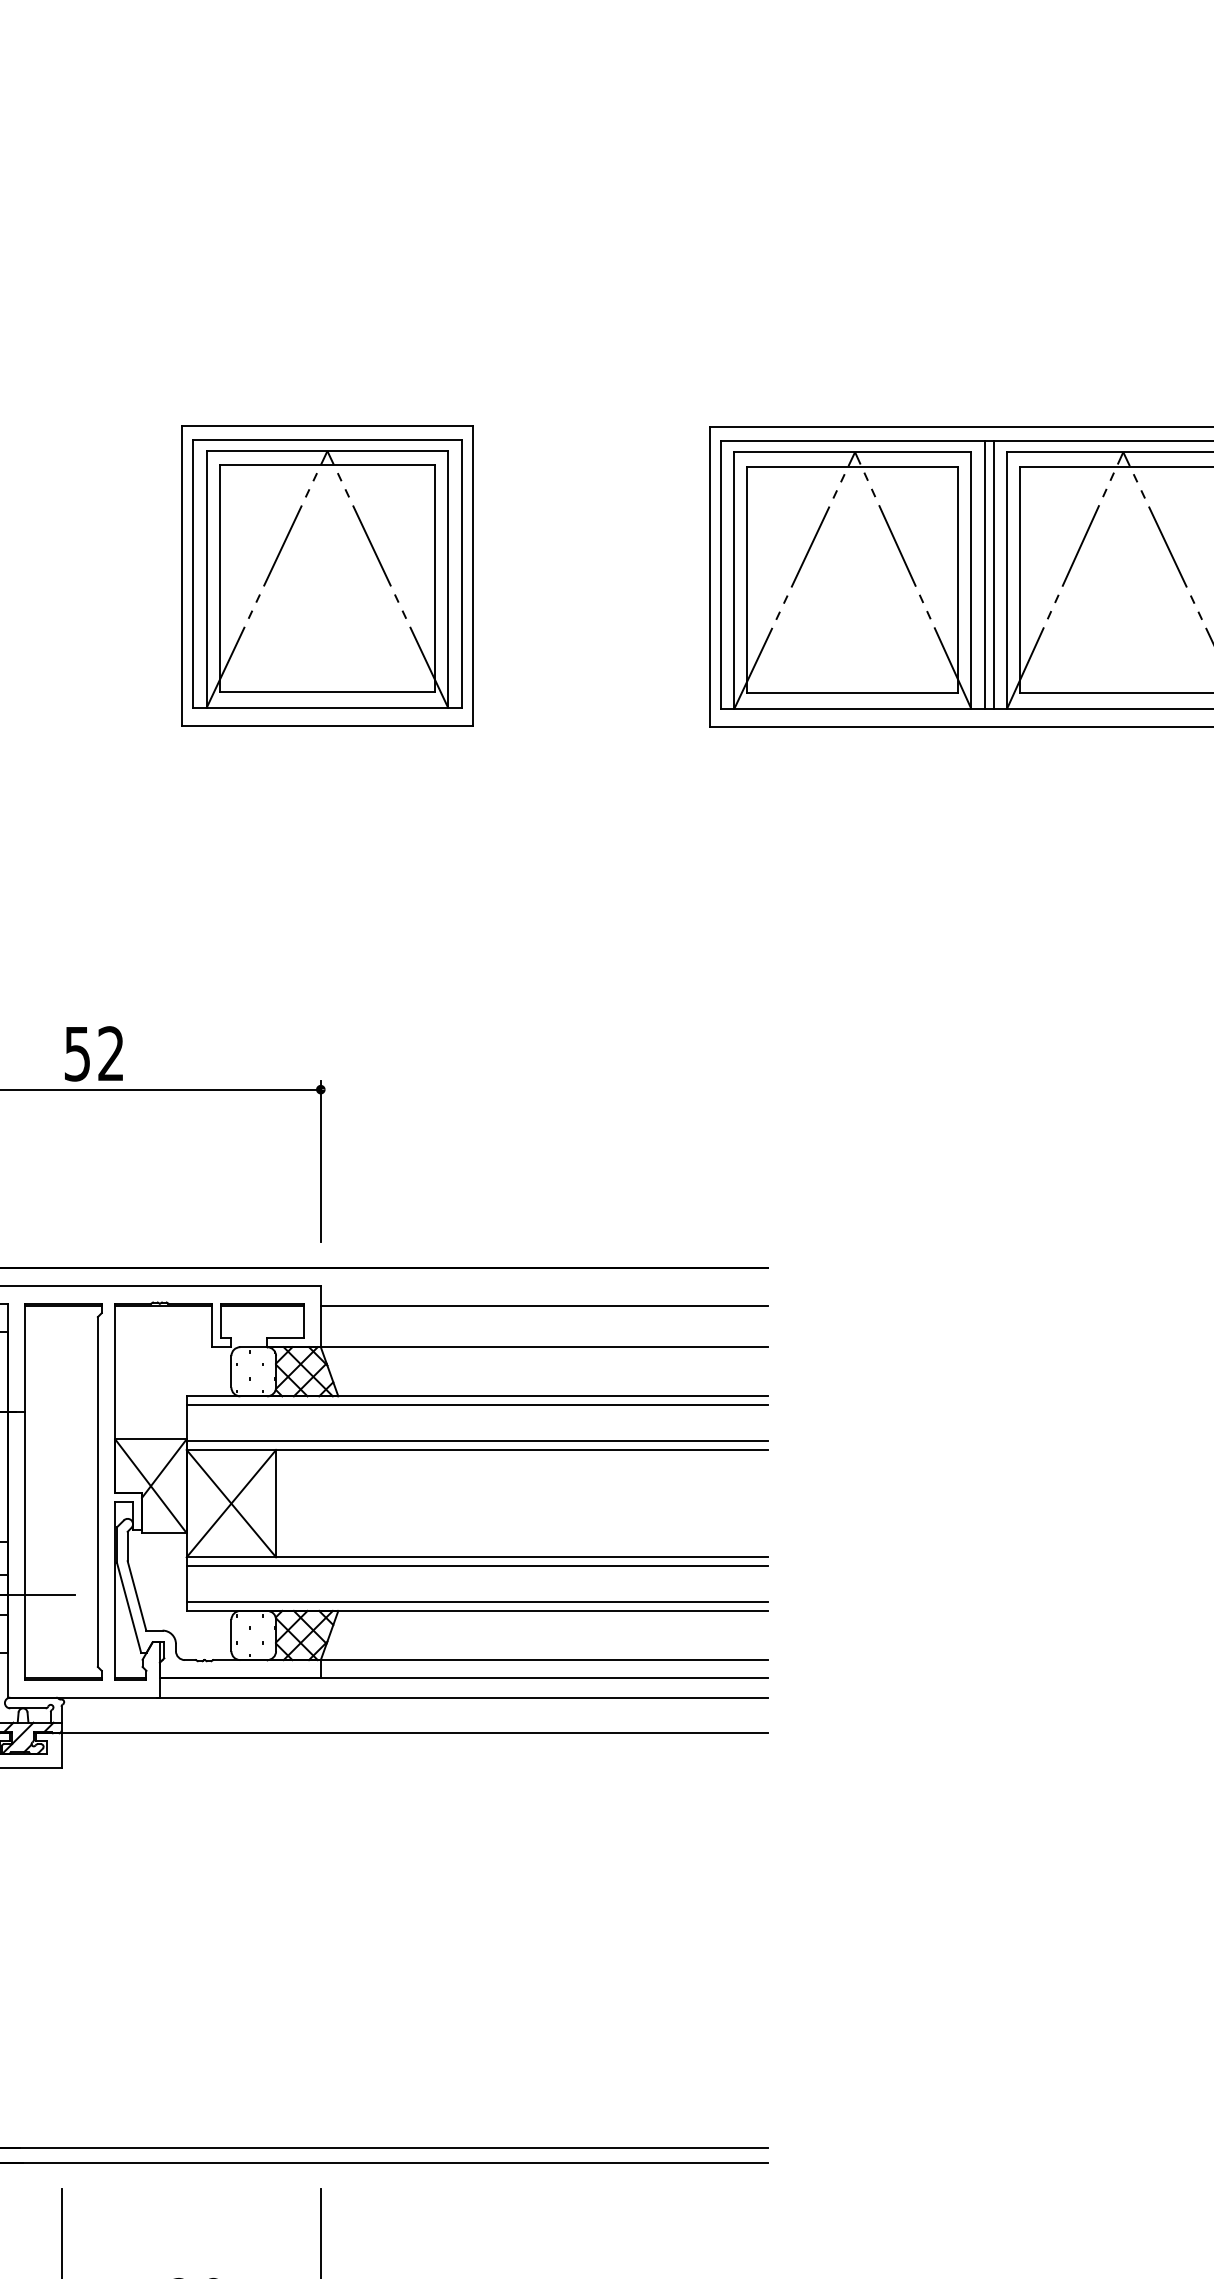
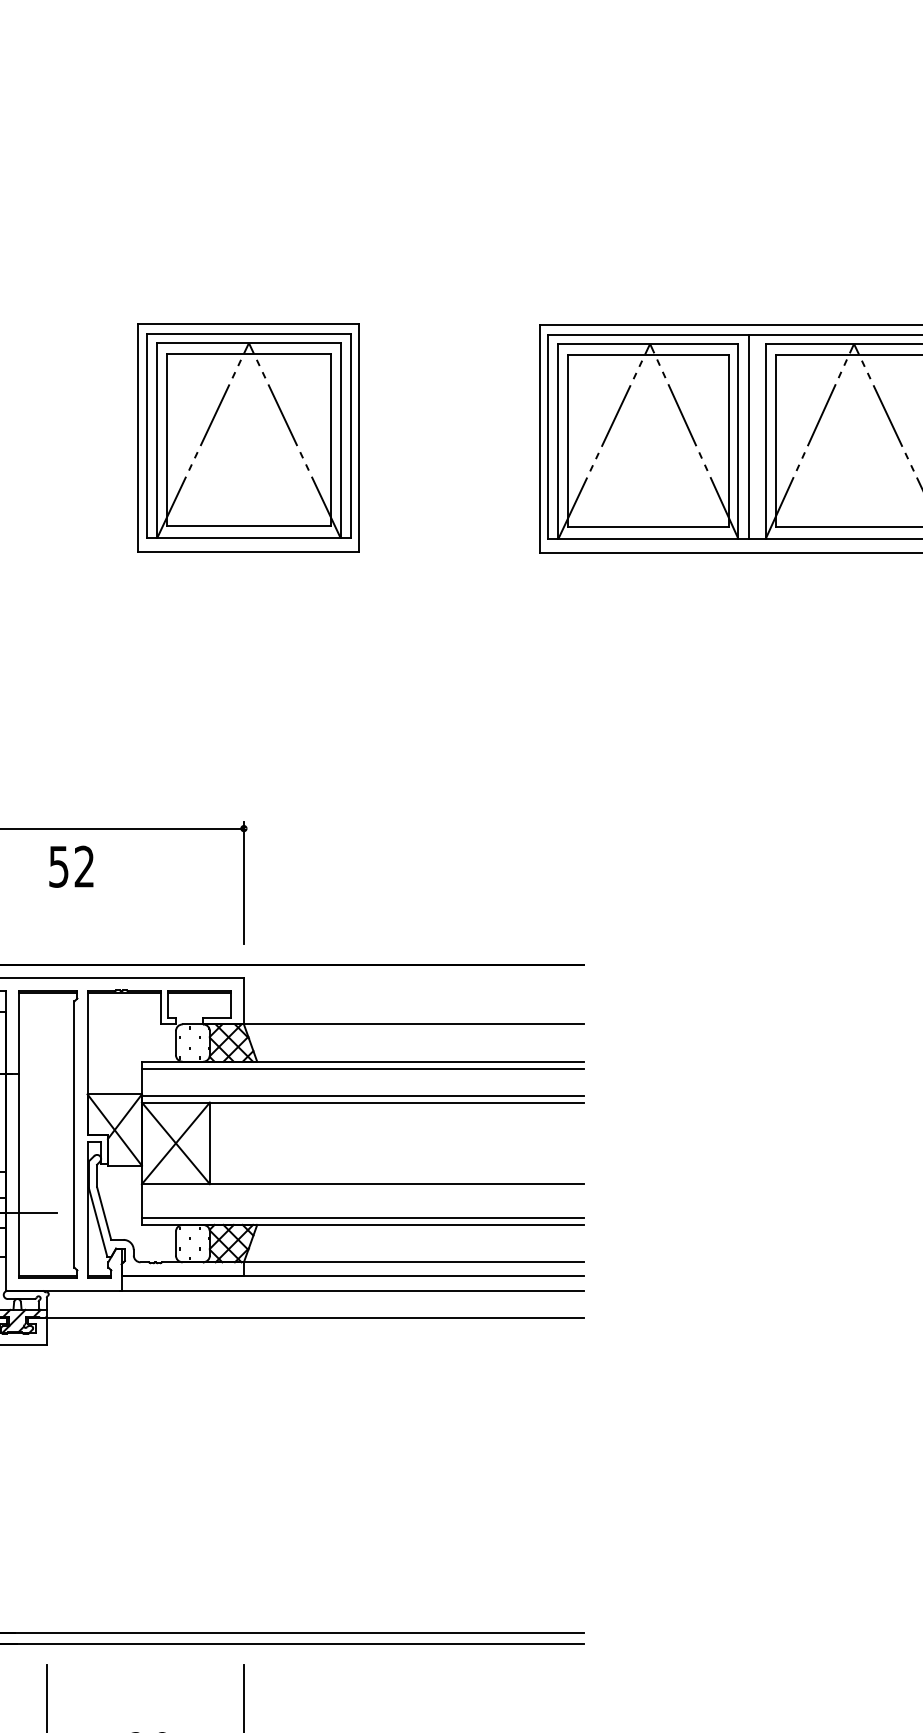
line: (993, 574) -> (755, 436), removed
text: (93, 1053) -> (71, 866), moved
line: (543, 1306) -> (413, 993), removed
line: (476, 1566) -> (362, 1191), removed

